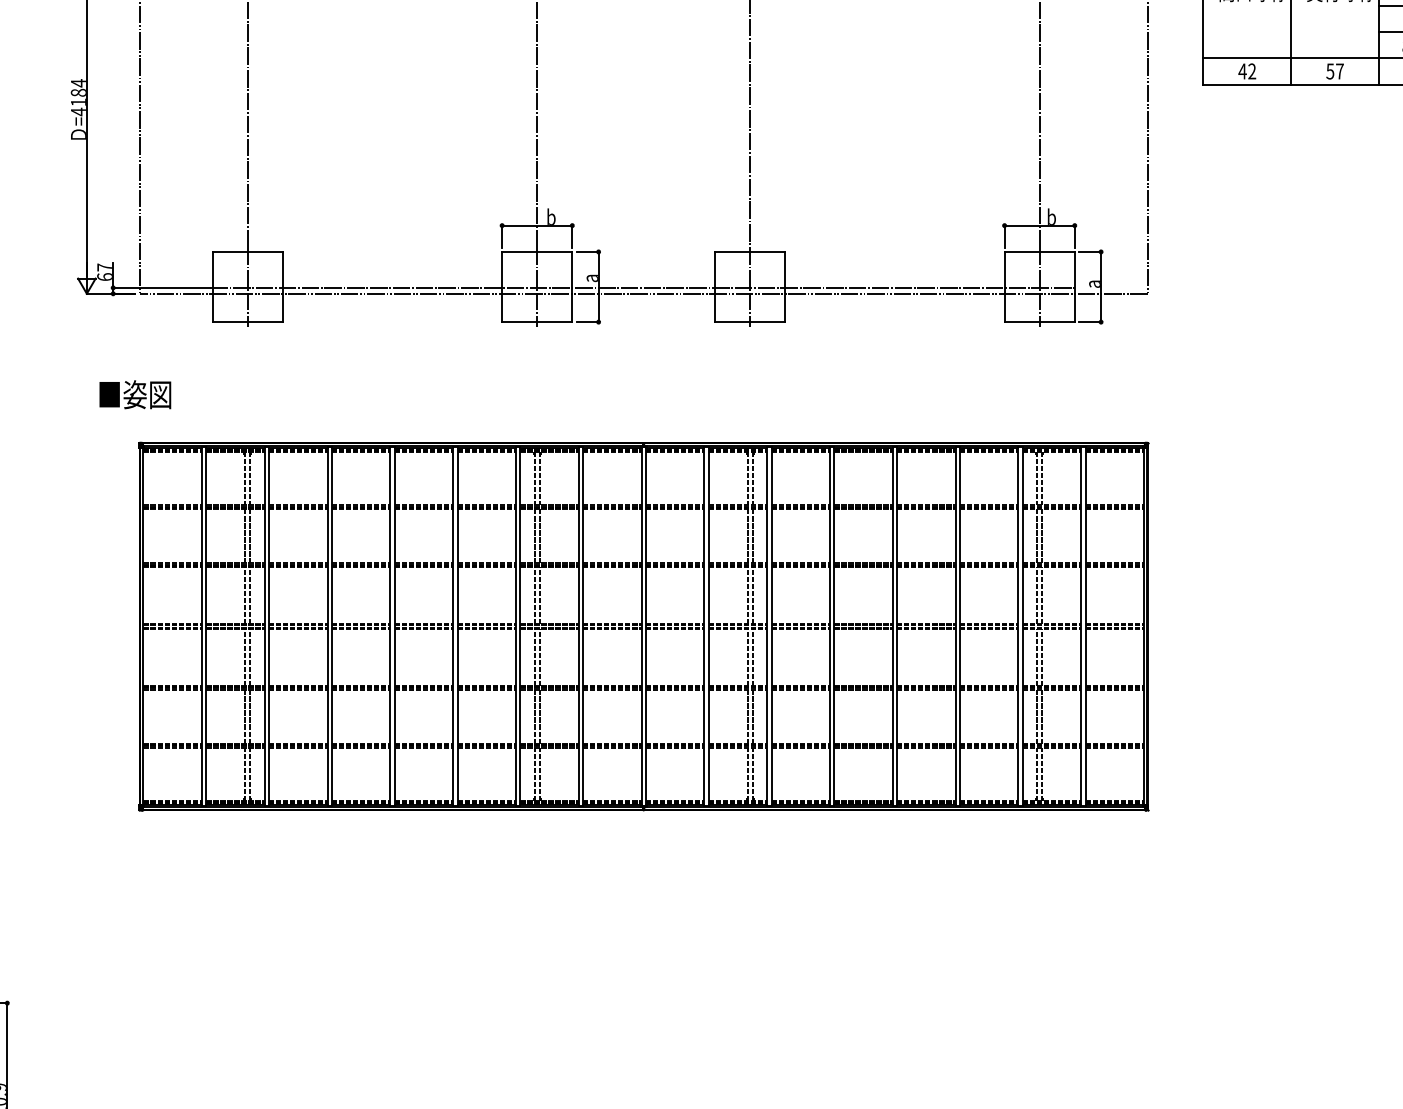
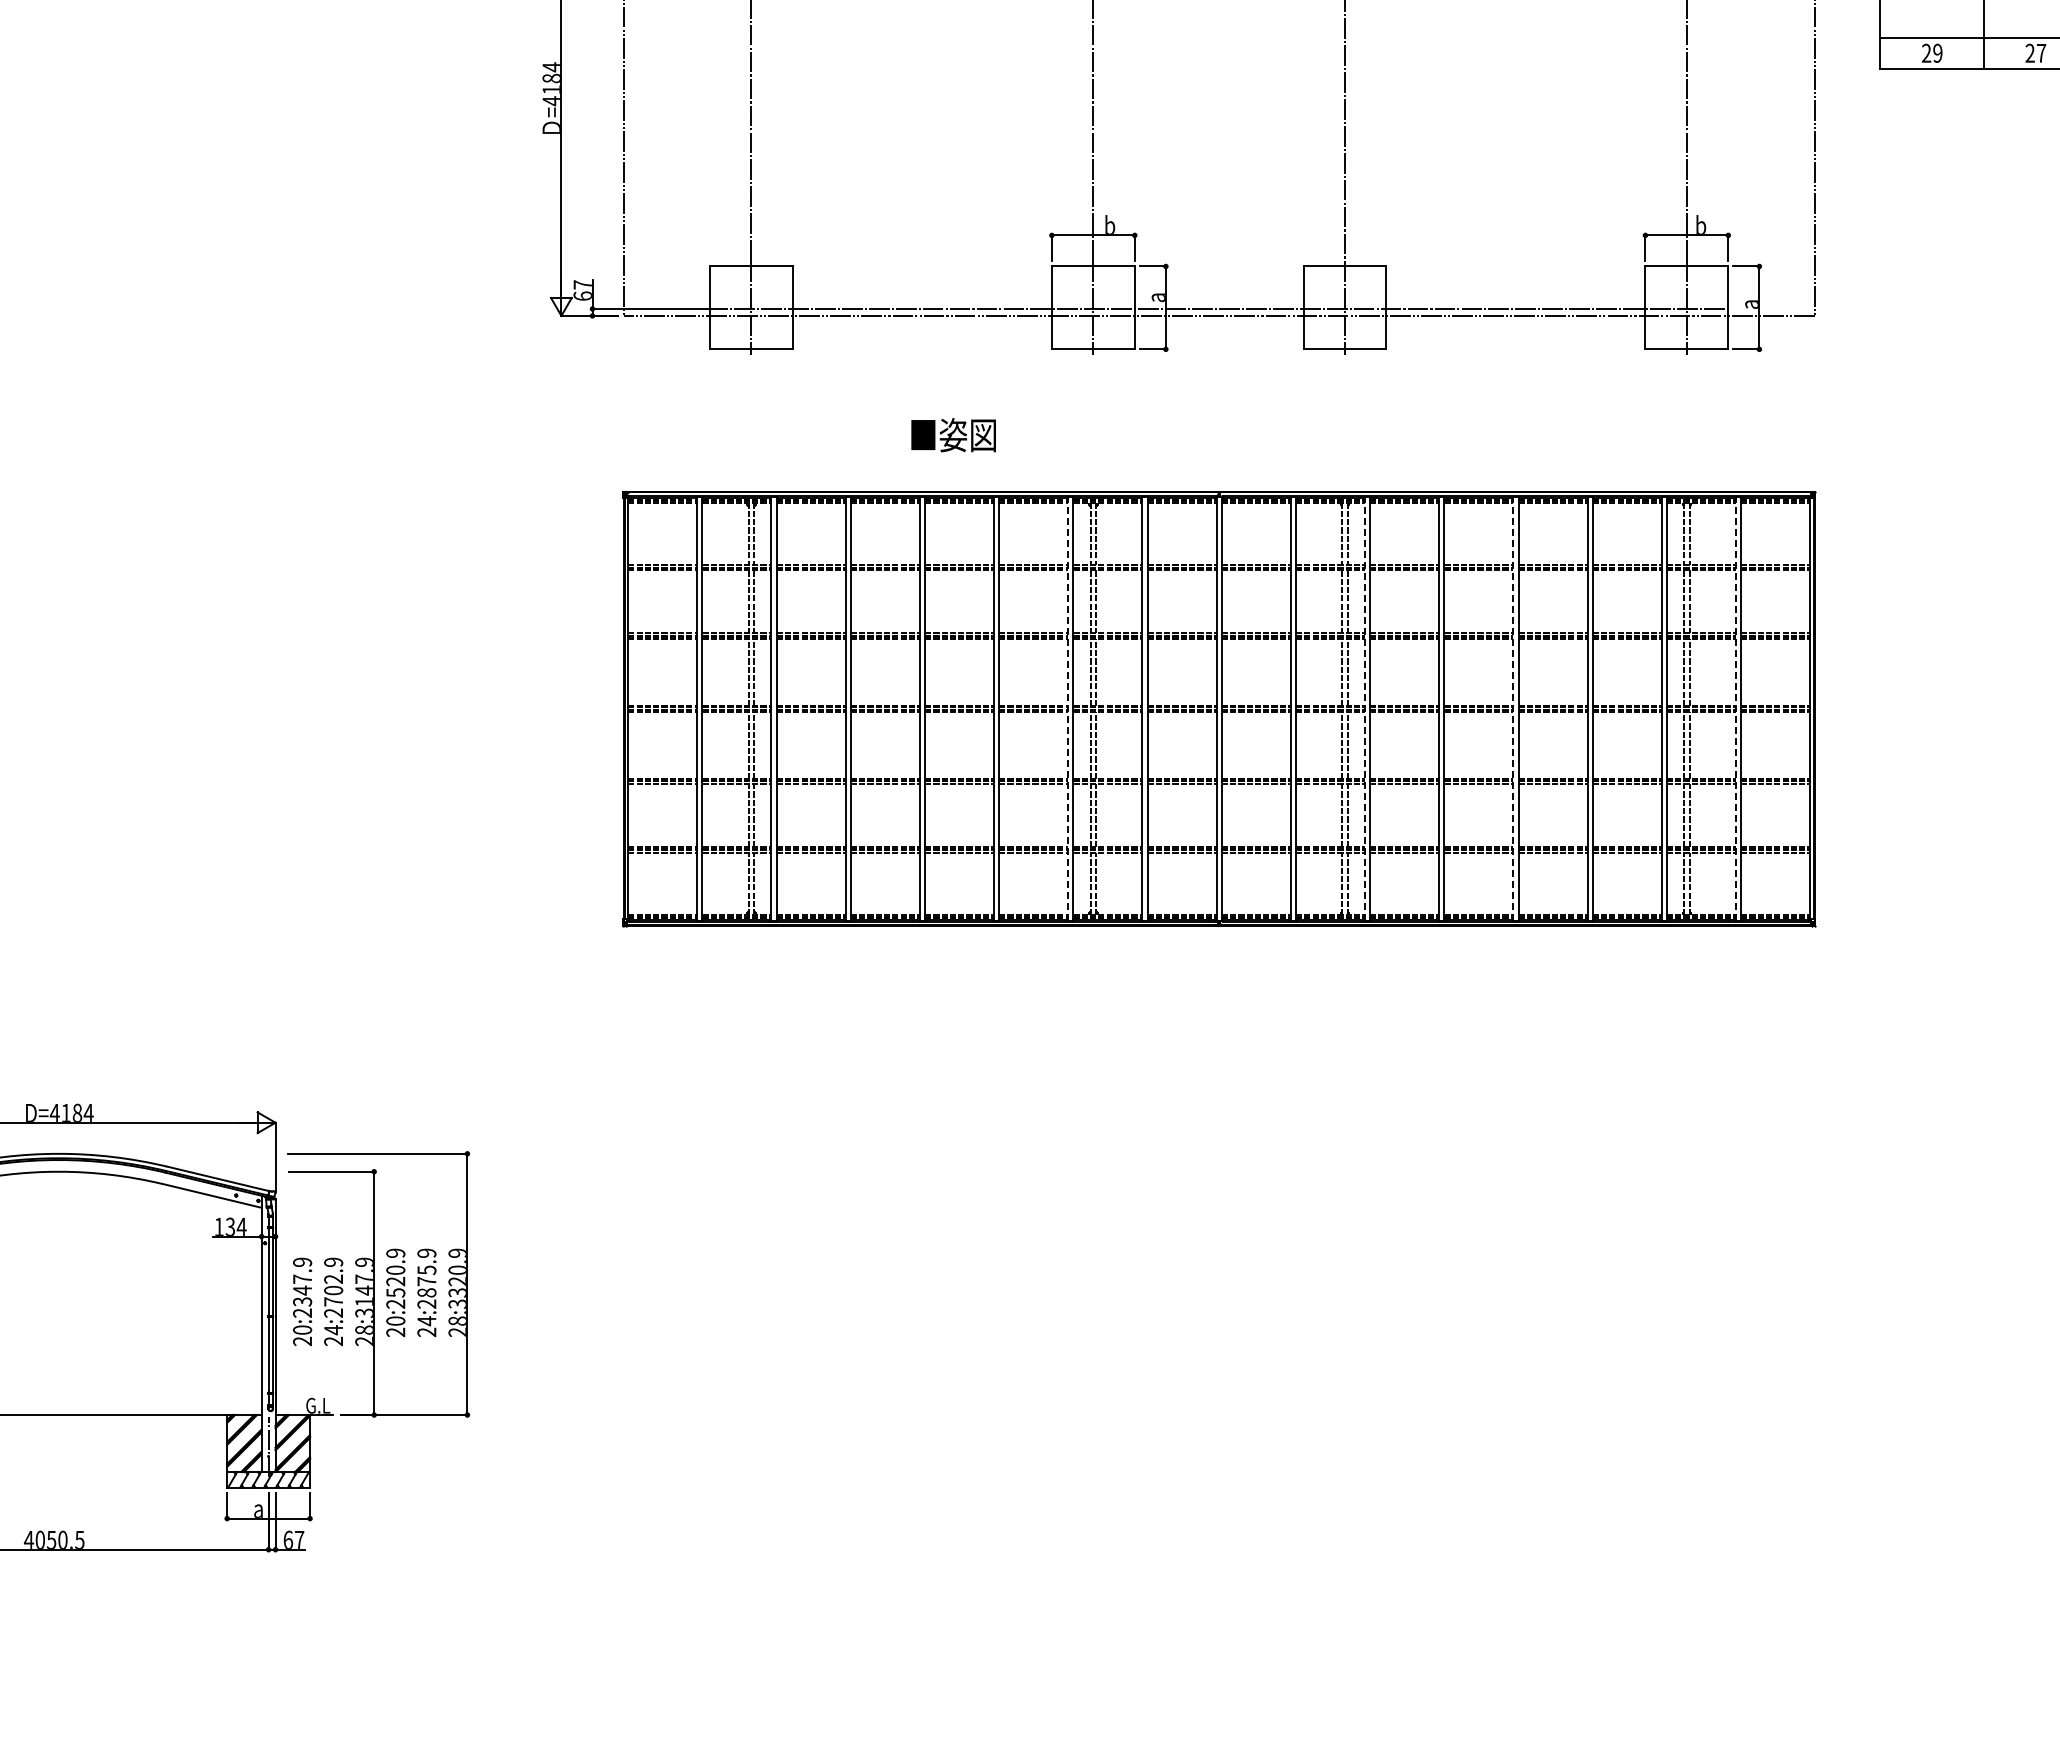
text: (1246, 70) -> (1931, 52), 42 -> 29
text: (1329, 70) -> (2029, 52), 57 -> 27
text: (135, 395) -> (953, 435), moved
line: (516, 626) -> (1068, 708), solid -> dashed
line: (766, 626) -> (1364, 708), solid -> dashed
line: (892, 626) -> (1513, 708), solid -> dashed
line: (1080, 626) -> (1735, 708), solid -> dashed

